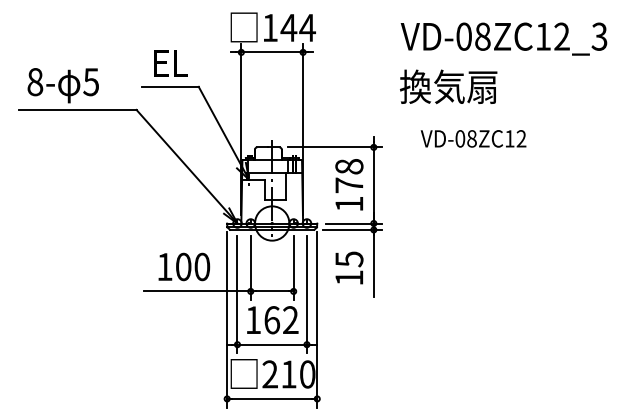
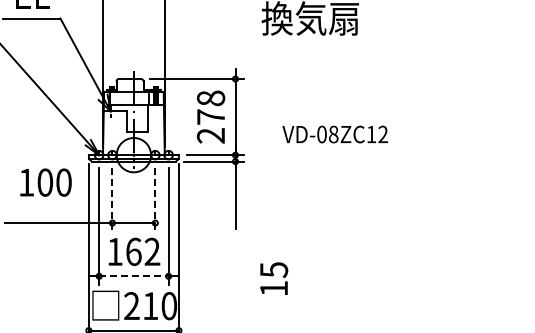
text: (473, 138) -> (335, 134), moved
text: (349, 203) -> (211, 135), 178 -> 278
text: (184, 266) -> (46, 182), moved
text: (349, 267) -> (274, 278), moved
line: (250, 268) -> (112, 200), solid -> dashed
line: (293, 268) -> (155, 200), solid -> dashed
line: (272, 344) -> (134, 276), solid -> dashed

